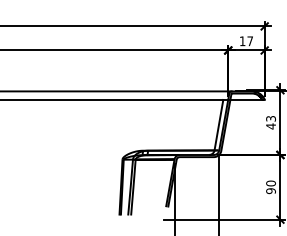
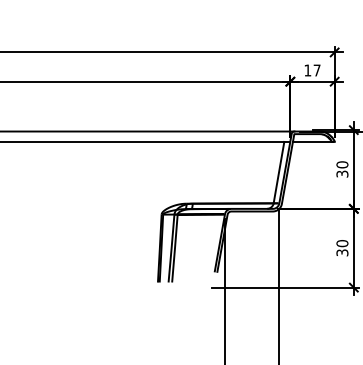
text: (271, 122) -> (342, 169), 43 -> 30
text: (271, 190) -> (342, 252), 90 -> 30

